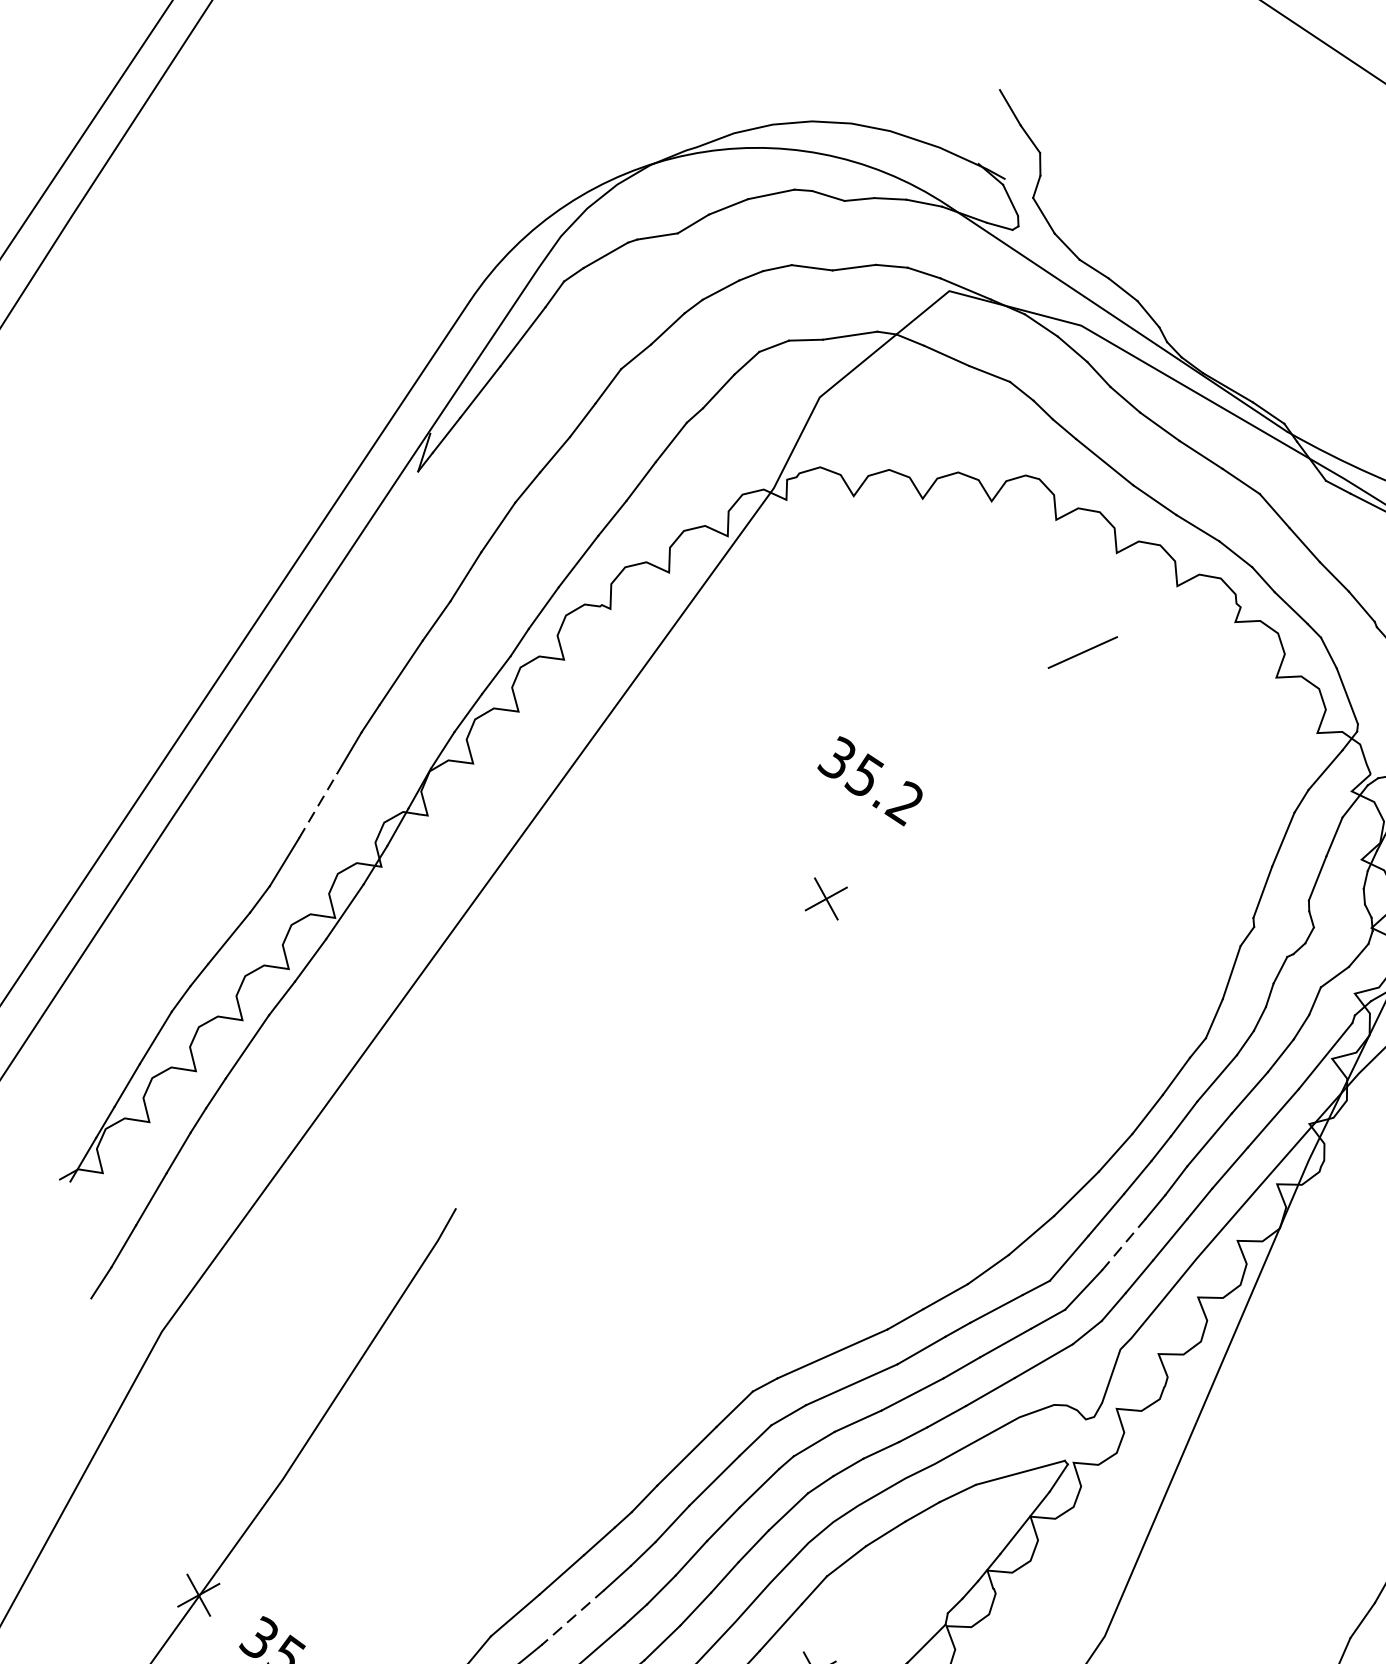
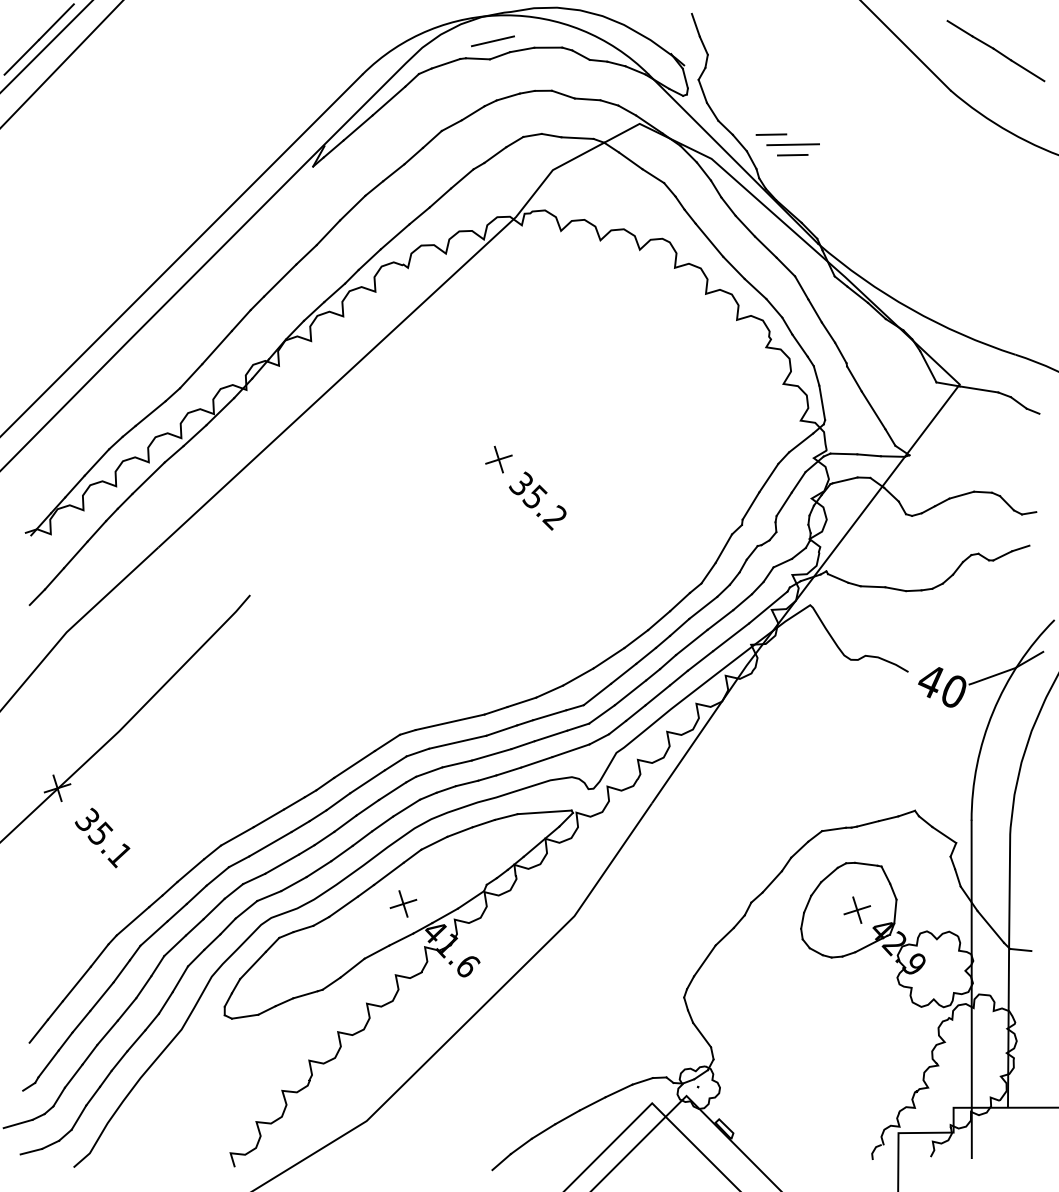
part: (1203, 276) -> (787, 144), added
line: (1082, 653) -> (492, 41), moved
text: (869, 780) -> (537, 500), moved
line: (318, 805) -> (217, 347), dashed -> solid
line: (1123, 1243) -> (630, 692), dashed -> solid
line: (571, 1618) -> (269, 844), dashed -> solid

